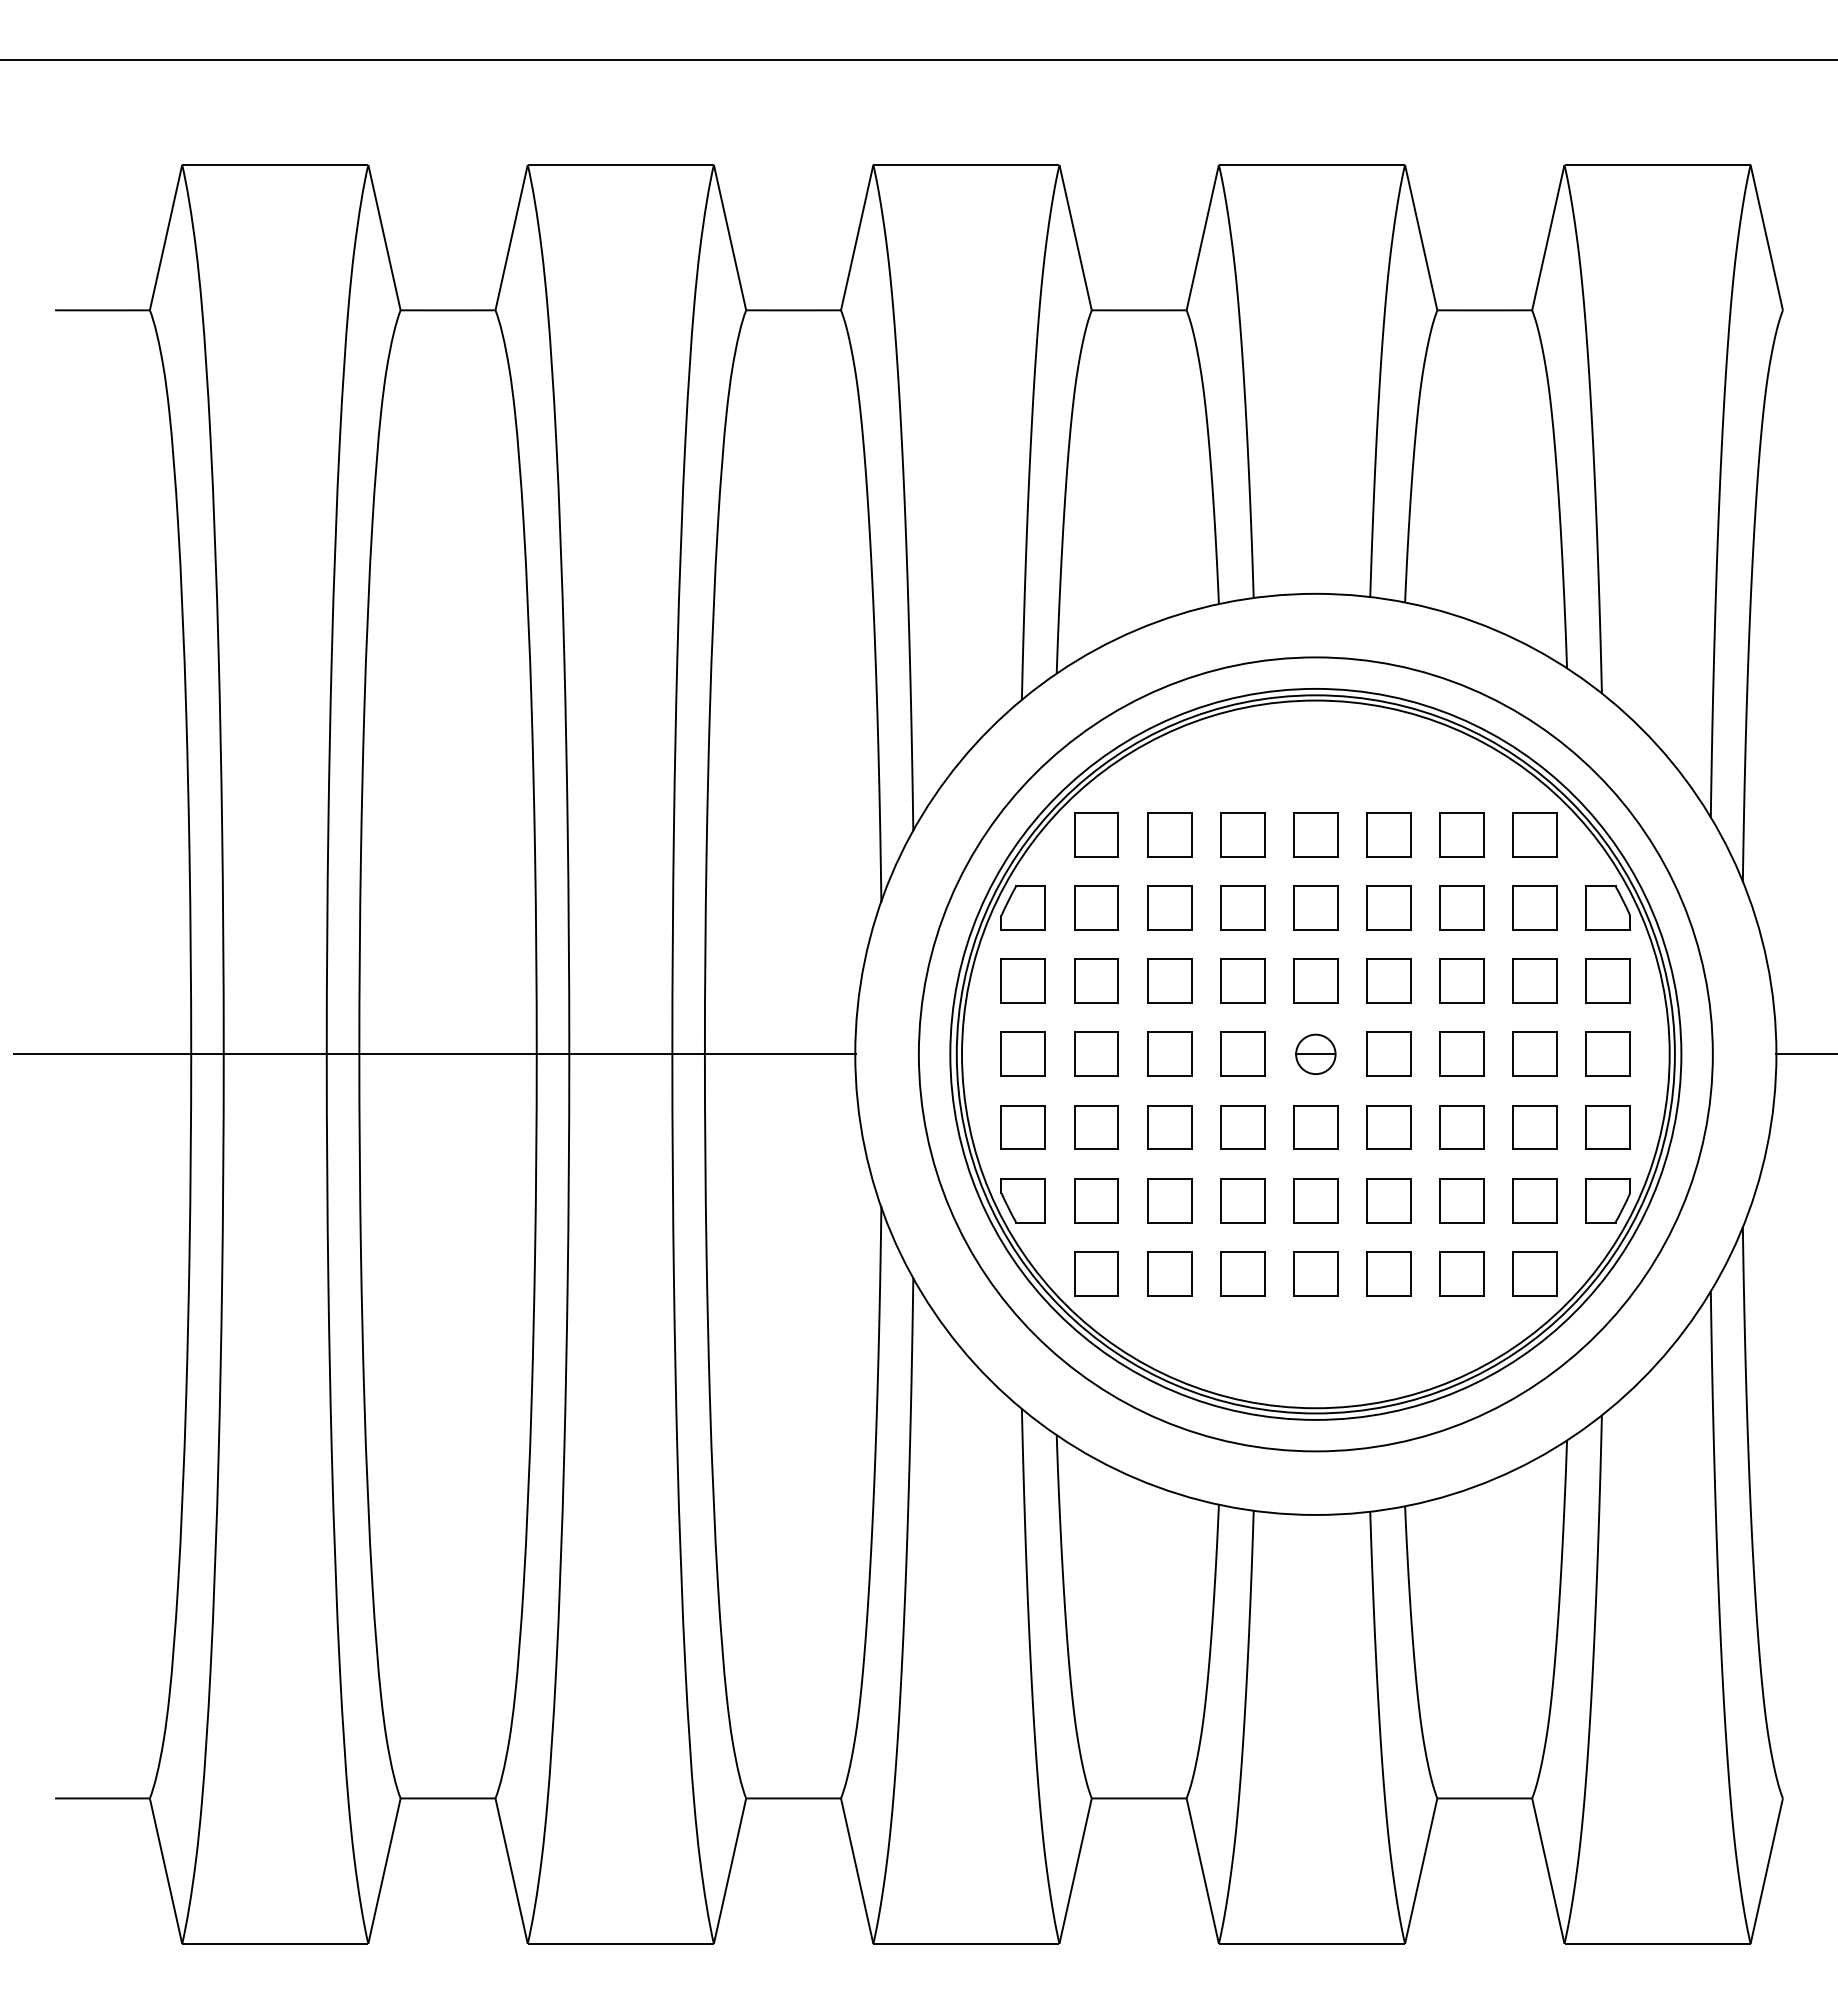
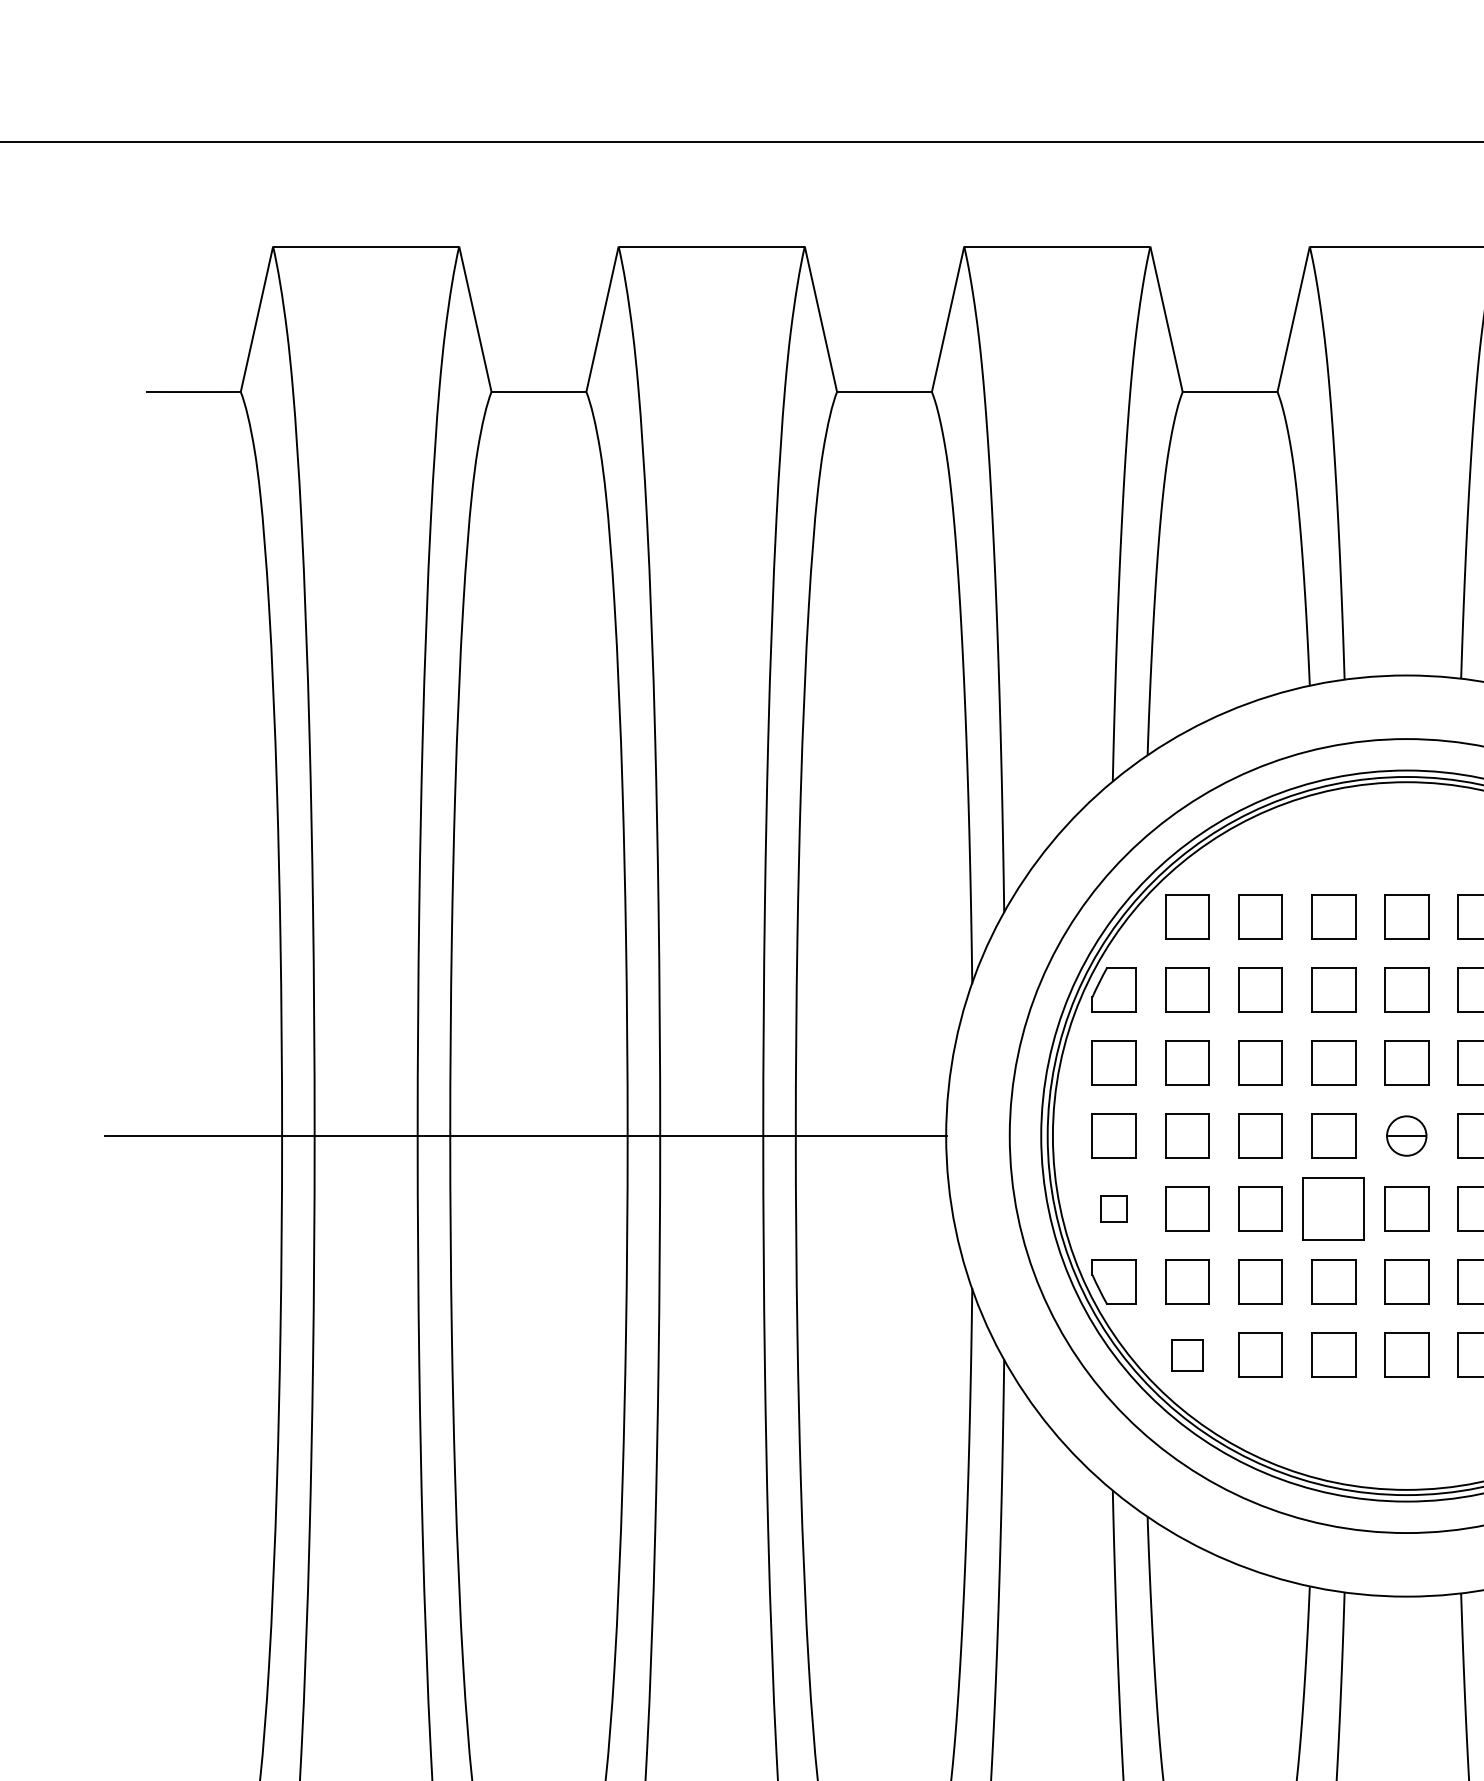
part: (1022, 1127) -> (1113, 1209), size x0.6
part: (1242, 1127) -> (1333, 1209), size x1.4
part: (1096, 1273) -> (1187, 1355), size x0.7

